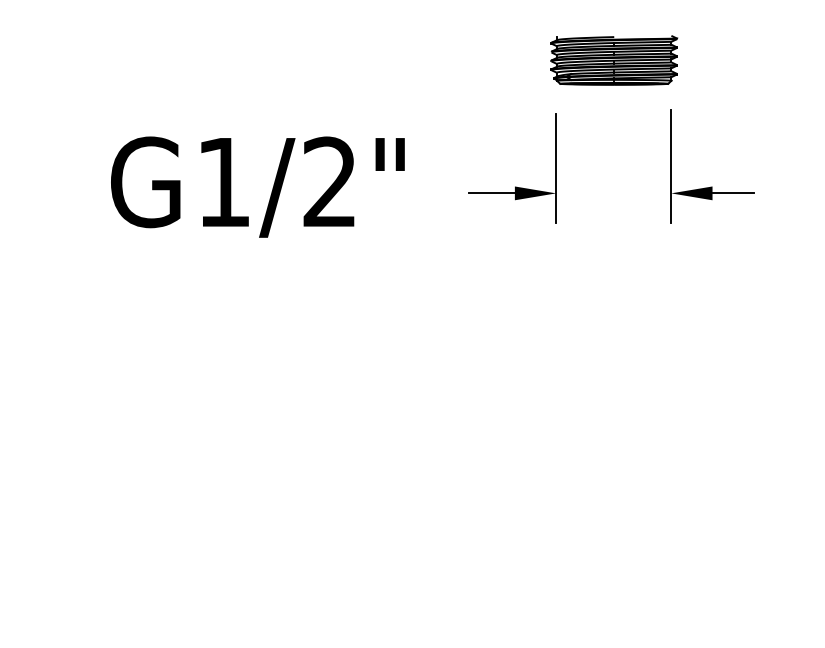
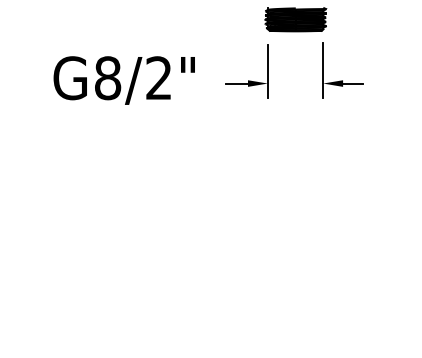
text: (225, 182) -> (108, 78), G1/2" -> G8/2"

